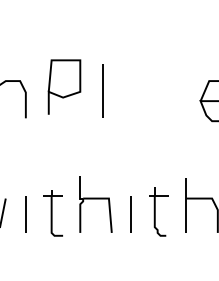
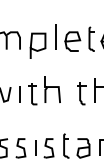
curve: (61, 94) -> (36, 49), moved
part: (153, 94) -> (79, 38), added
line: (129, 214) -> (68, 94), removed

